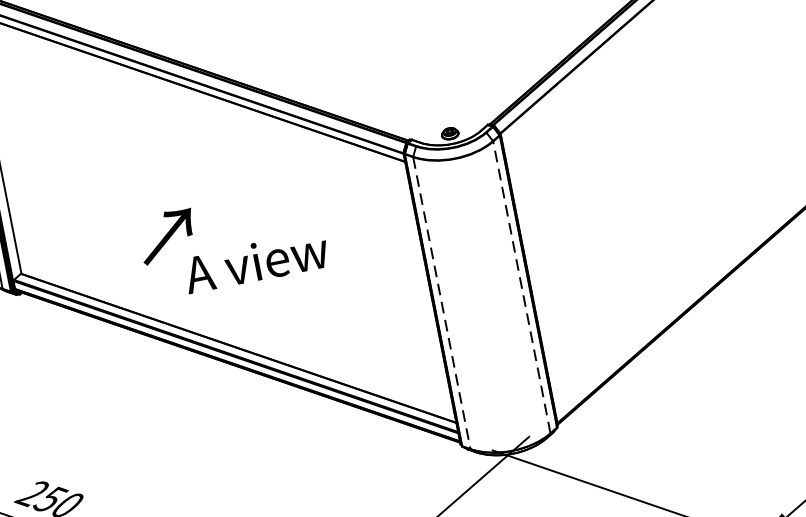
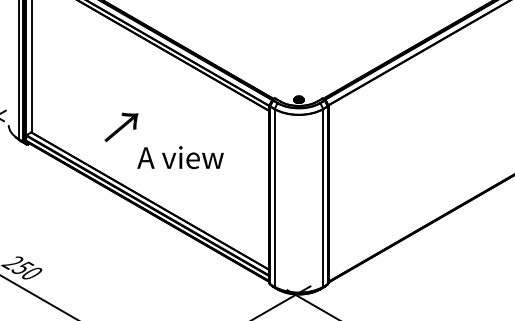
text: (256, 261) -> (180, 157), moved
line: (522, 288) -> (323, 198), dashed -> solid
line: (441, 303) -> (274, 198), dashed -> solid

